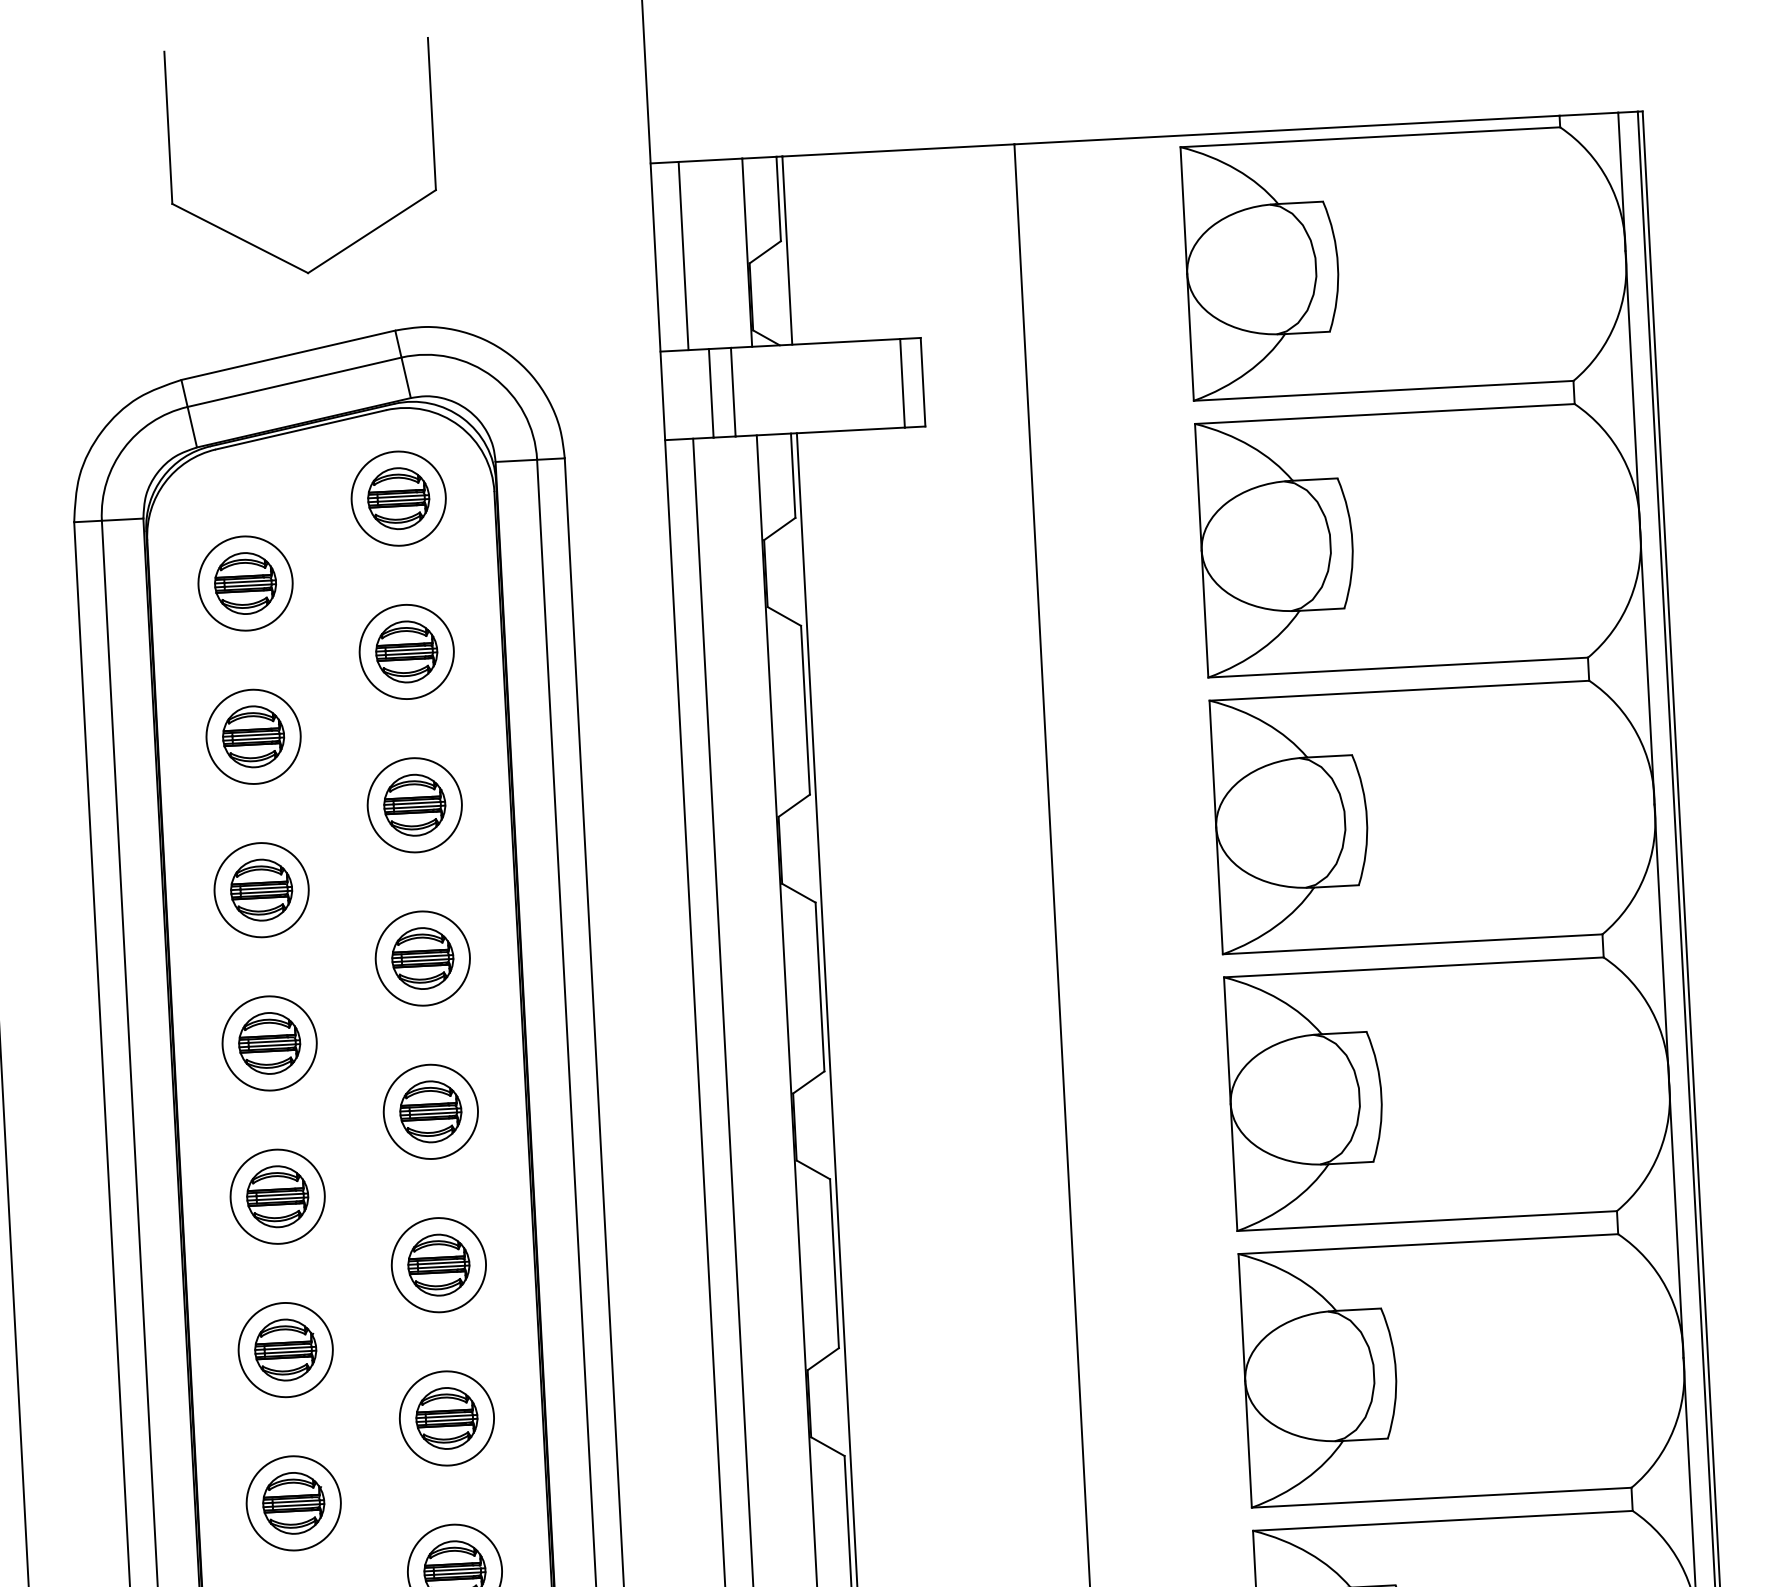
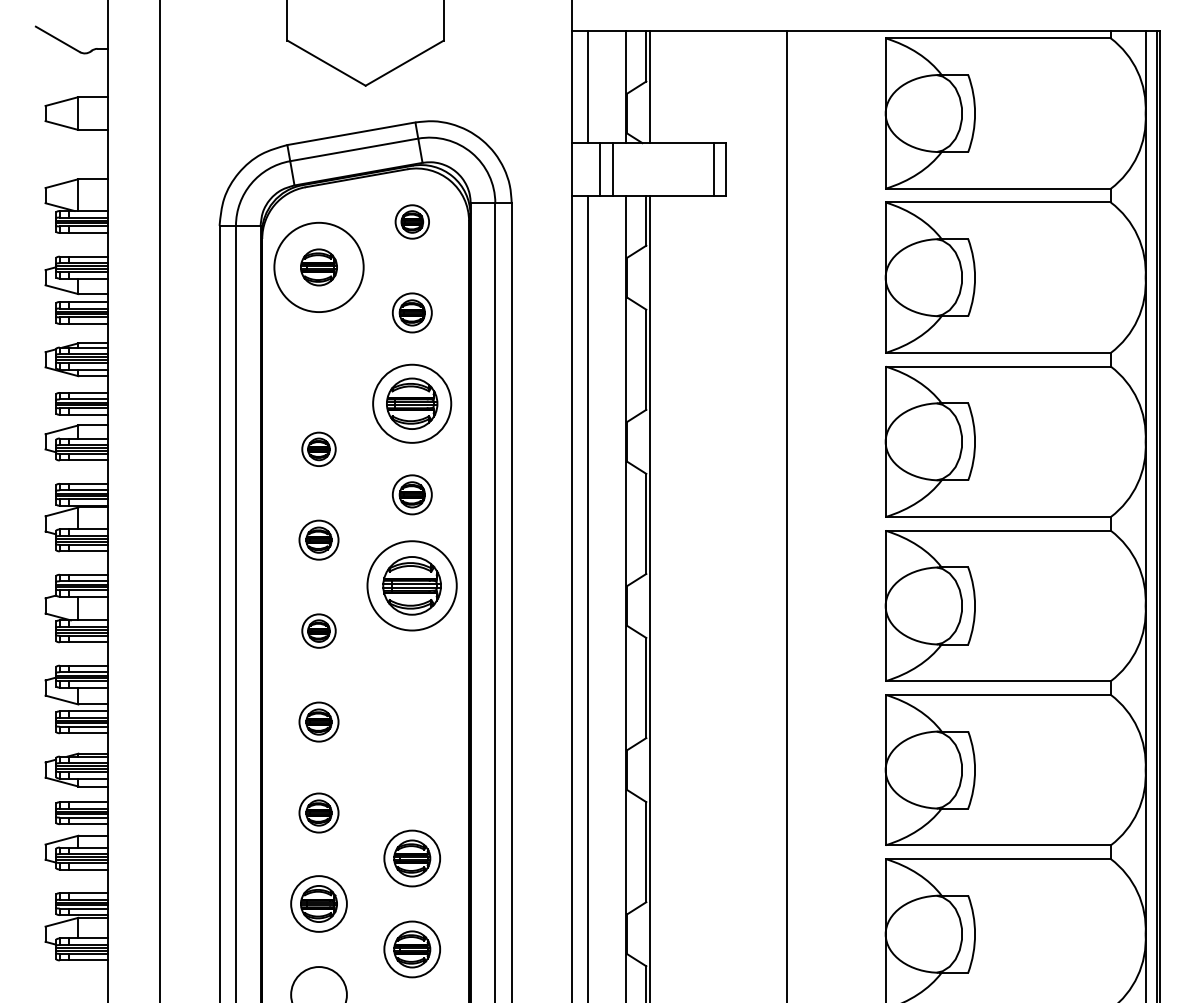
part: (399, 497) -> (412, 221), size x0.6
circle: (244, 583) -> (318, 267), size x1.6
part: (407, 651) -> (412, 312), size x0.7
part: (252, 737) -> (318, 358), removed
part: (415, 804) -> (412, 403), size x1.4
part: (260, 890) -> (318, 449), size x0.6
part: (423, 958) -> (412, 494), size x0.7
part: (268, 1042) -> (318, 539), size x0.7
part: (431, 1111) -> (412, 585), size x1.6
part: (276, 1195) -> (318, 630), size x0.6
part: (439, 1264) -> (412, 676), removed
part: (284, 1349) -> (318, 721), size x0.7
part: (447, 1418) -> (412, 767), removed
part: (292, 1502) -> (318, 812), size x0.7

